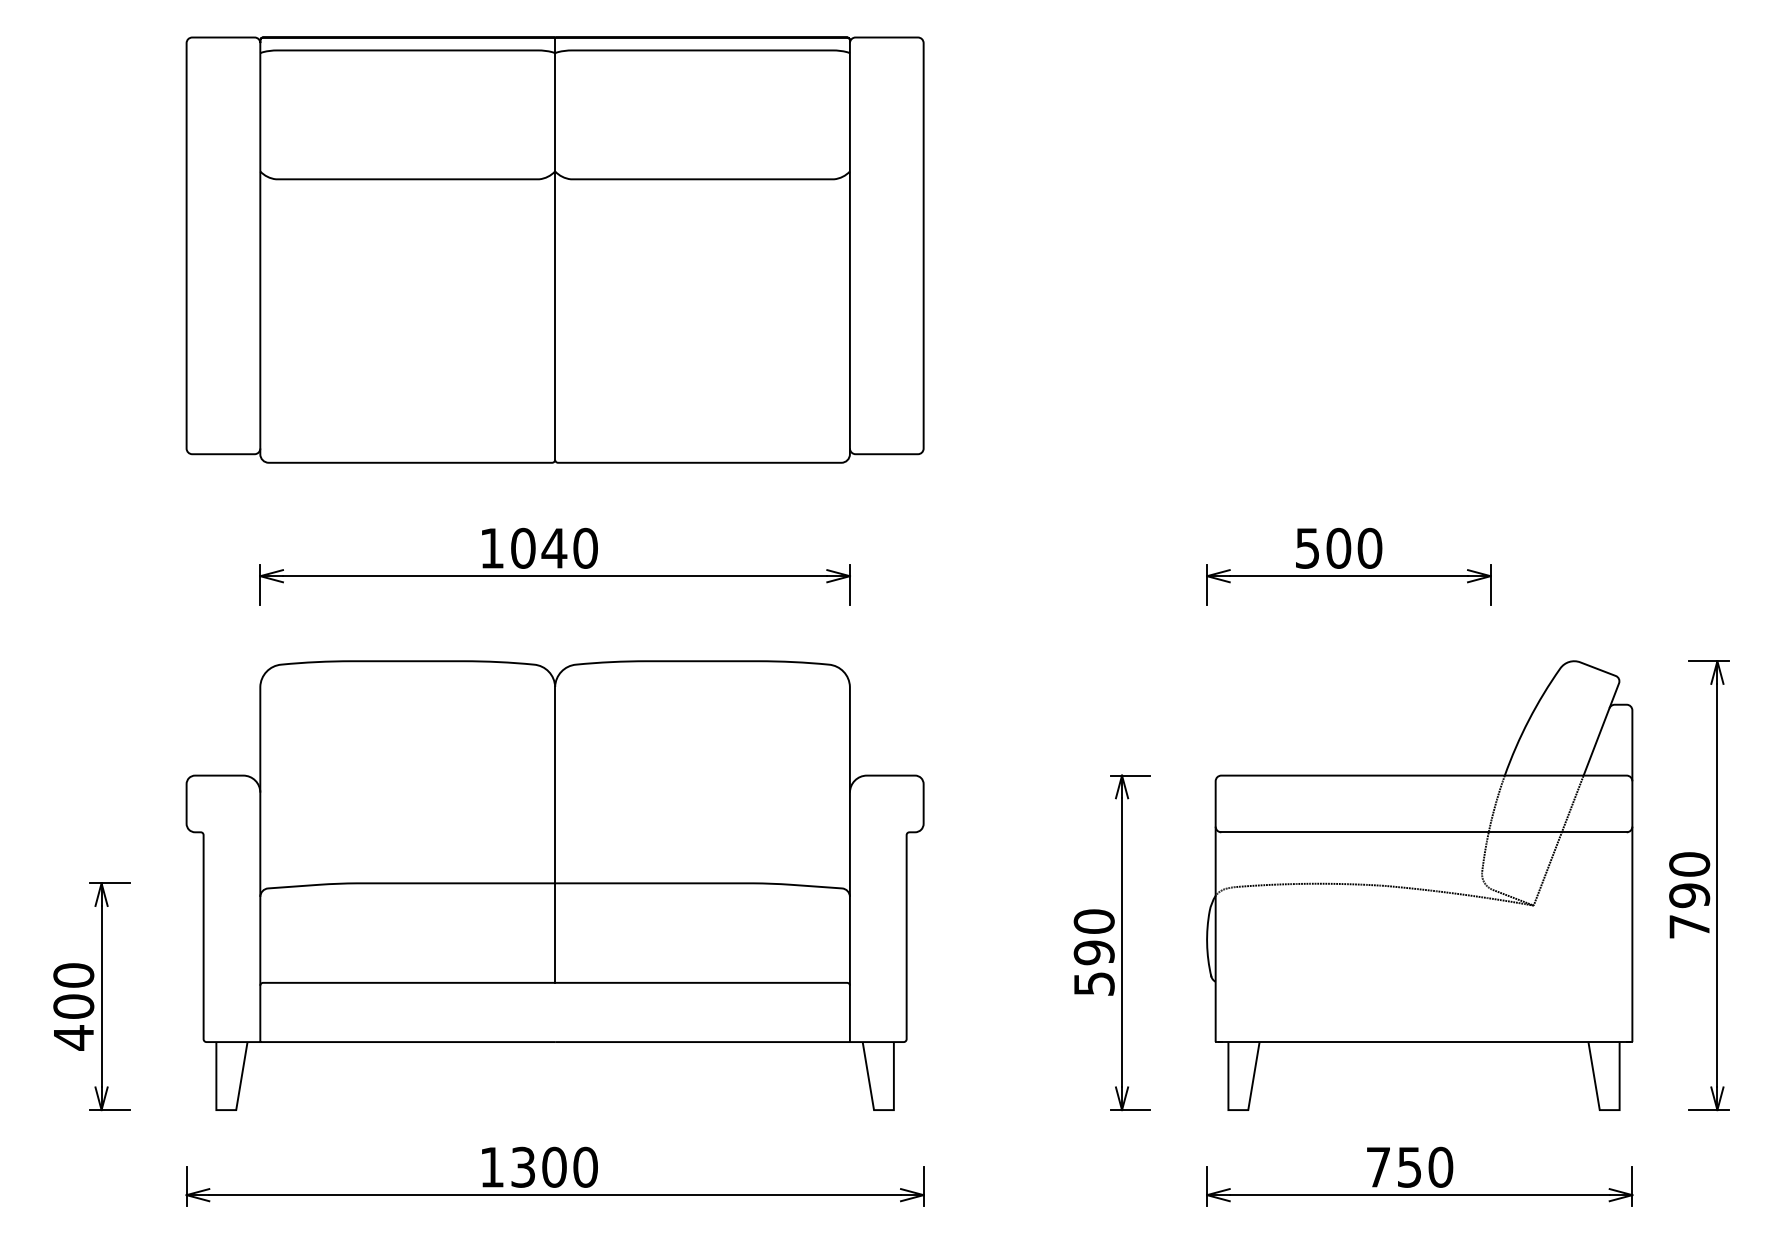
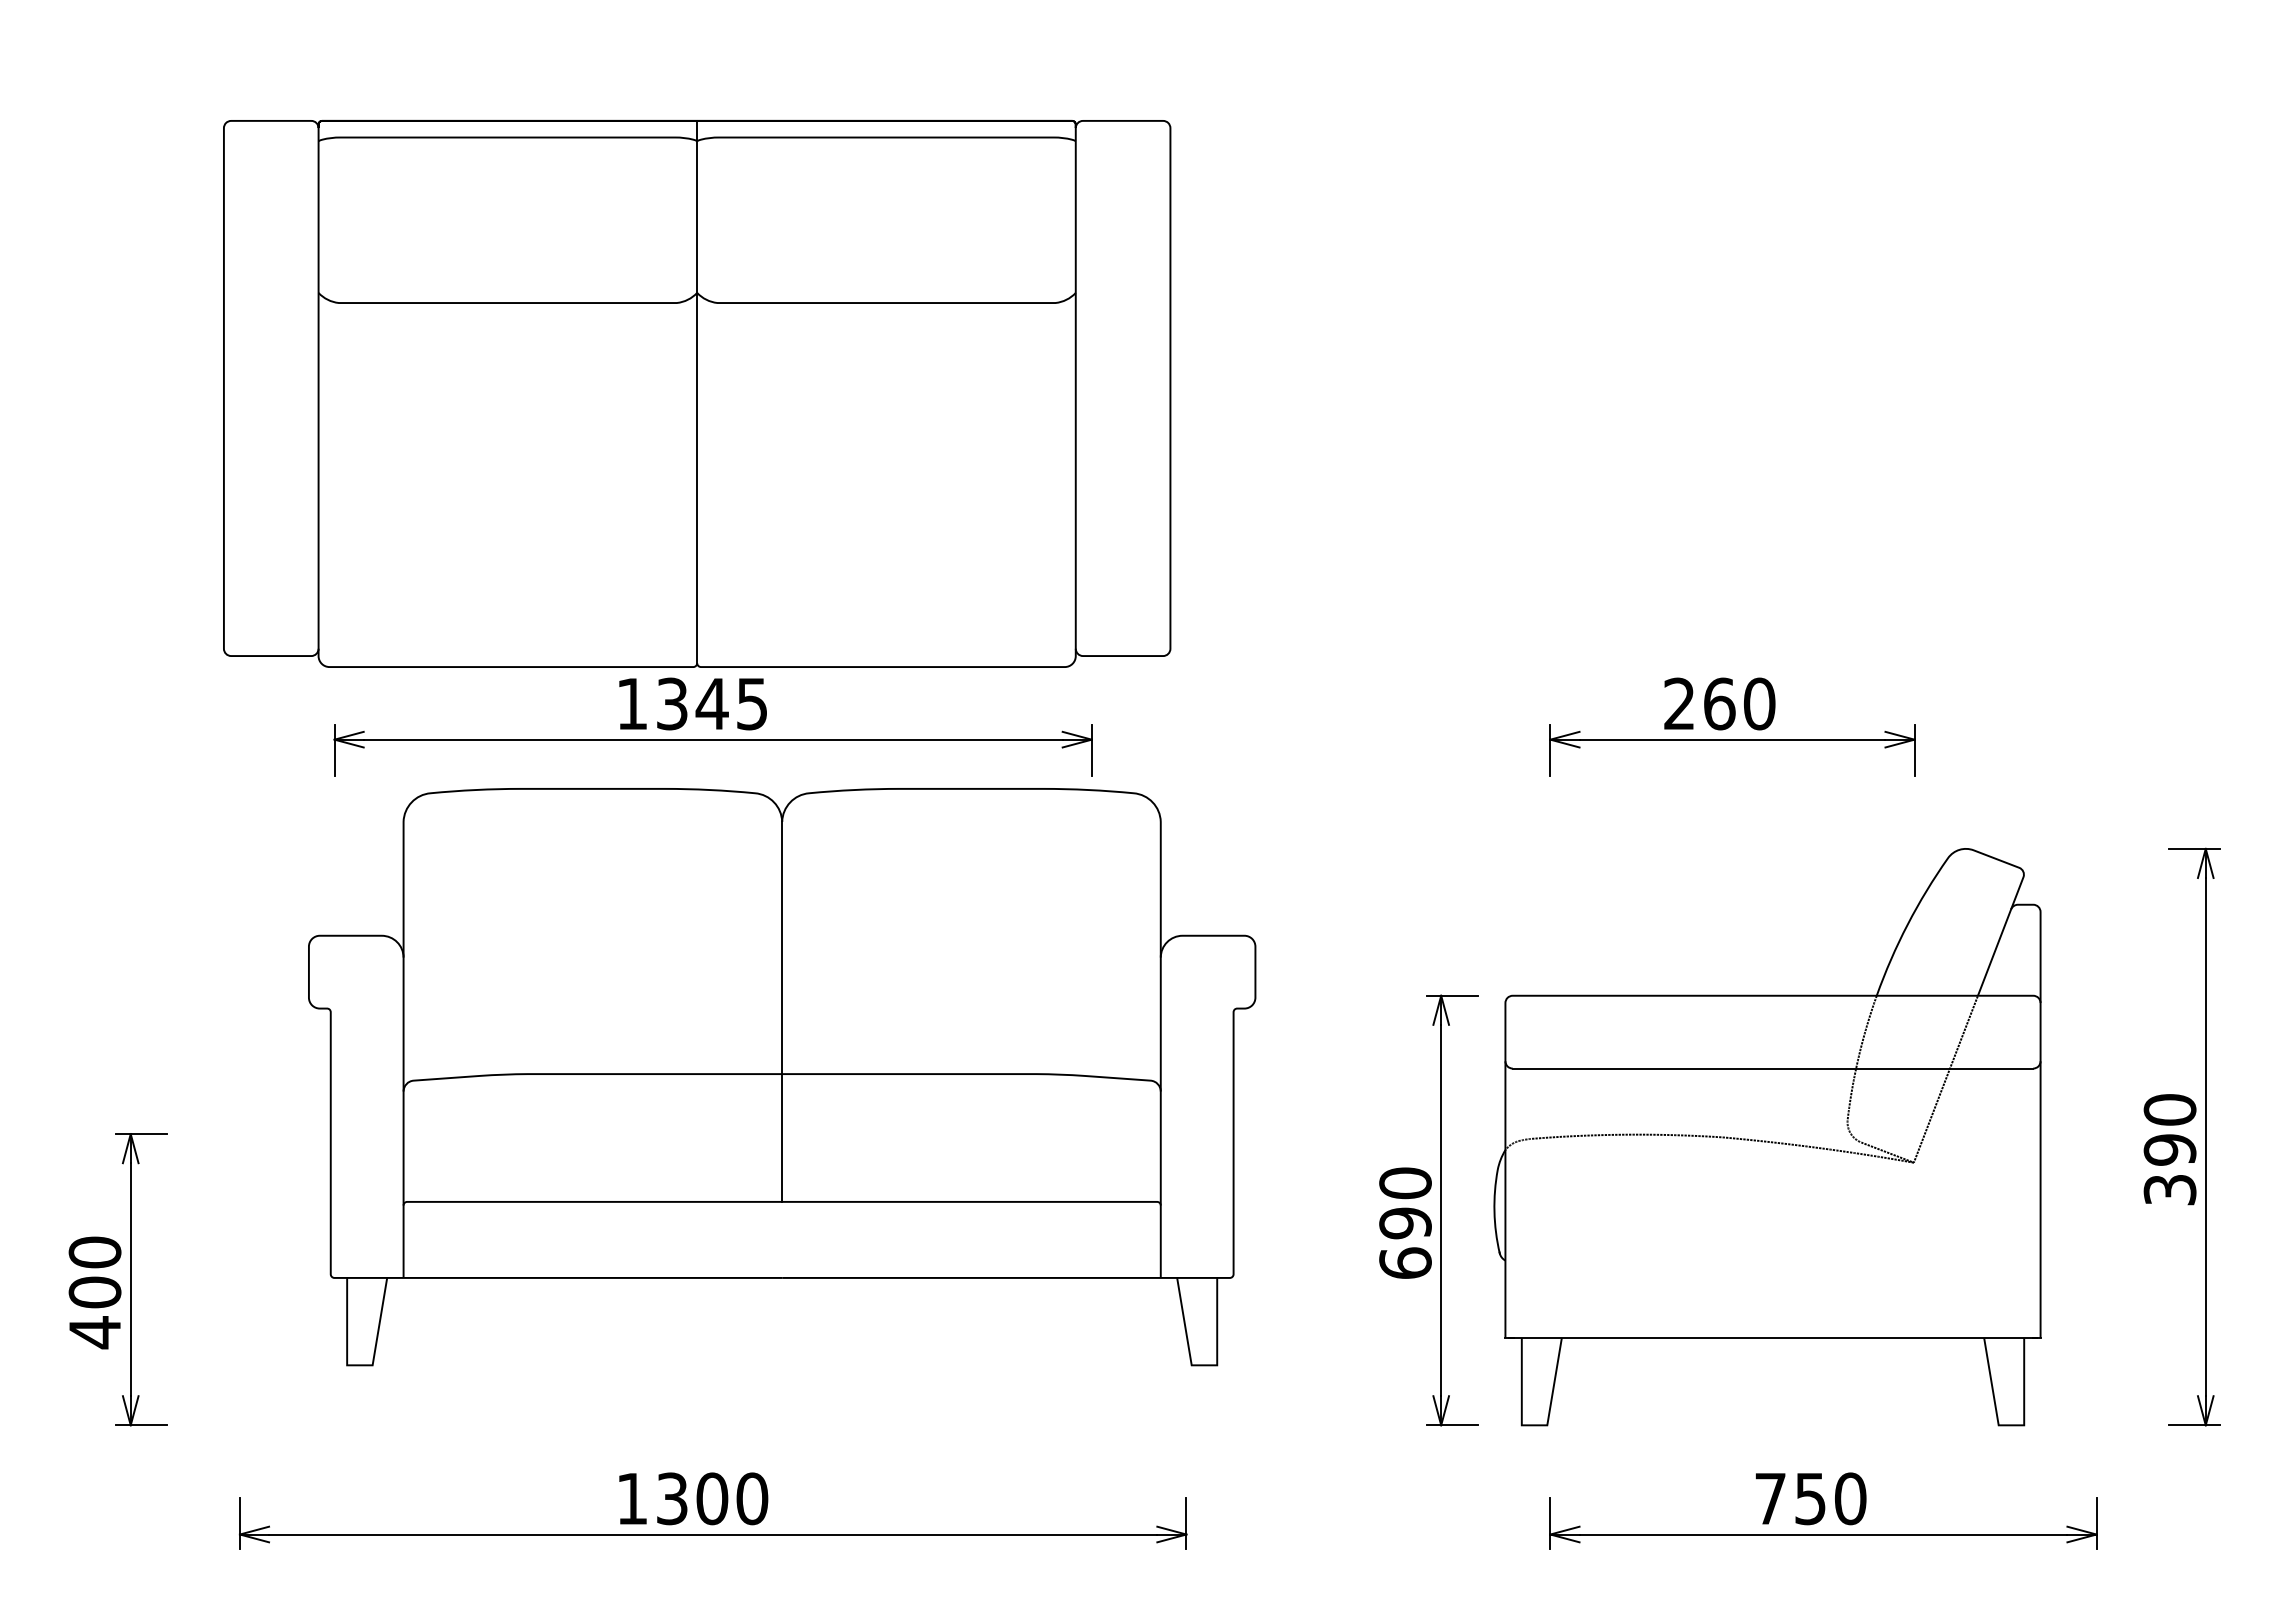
part: (555, 249) -> (697, 393), moved
text: (554, 548) -> (712, 703), 1040 -> 1345
text: (1323, 548) -> (1699, 703), 500 -> 260
part: (555, 885) -> (782, 1077), moved
part: (1419, 885) -> (1767, 1137), moved
text: (1689, 927) -> (2169, 1190), 790 -> 390
text: (1094, 983) -> (1405, 1262), 590 -> 690

